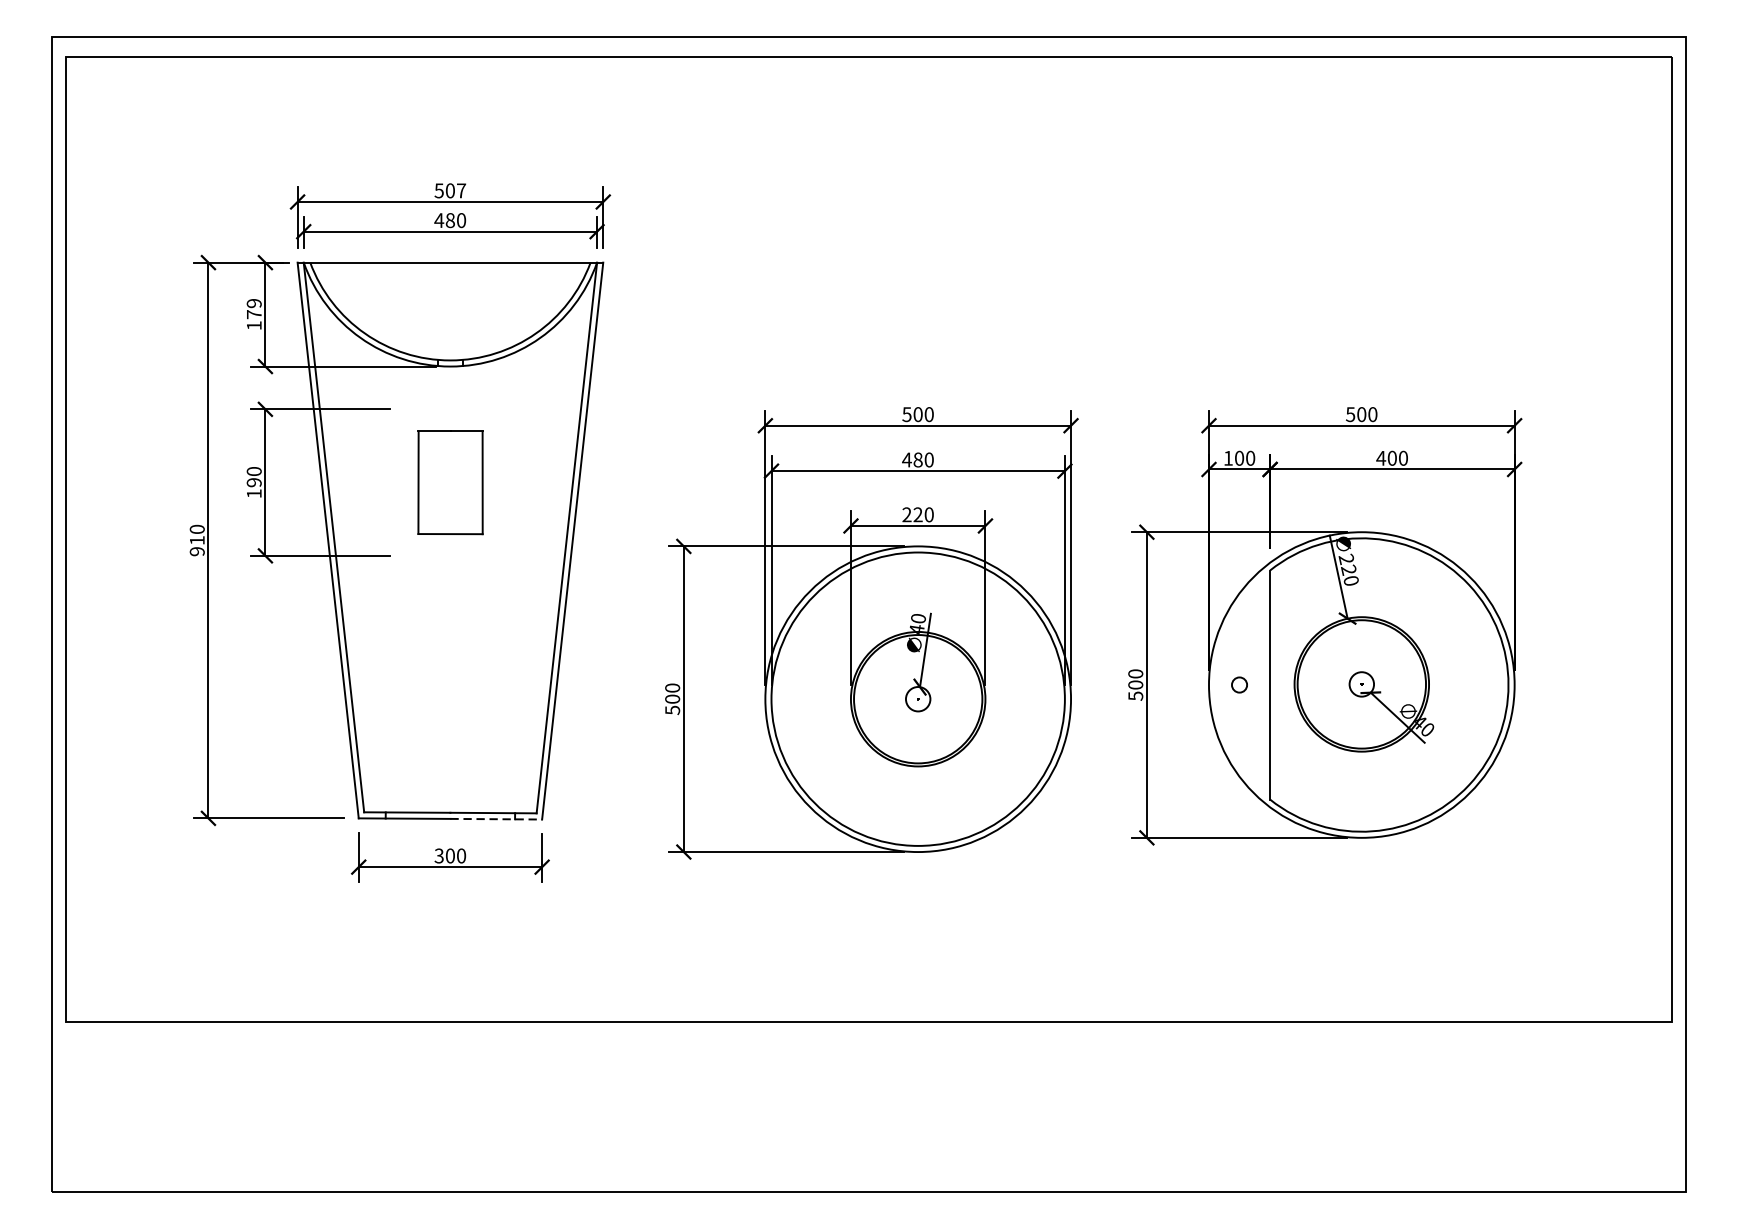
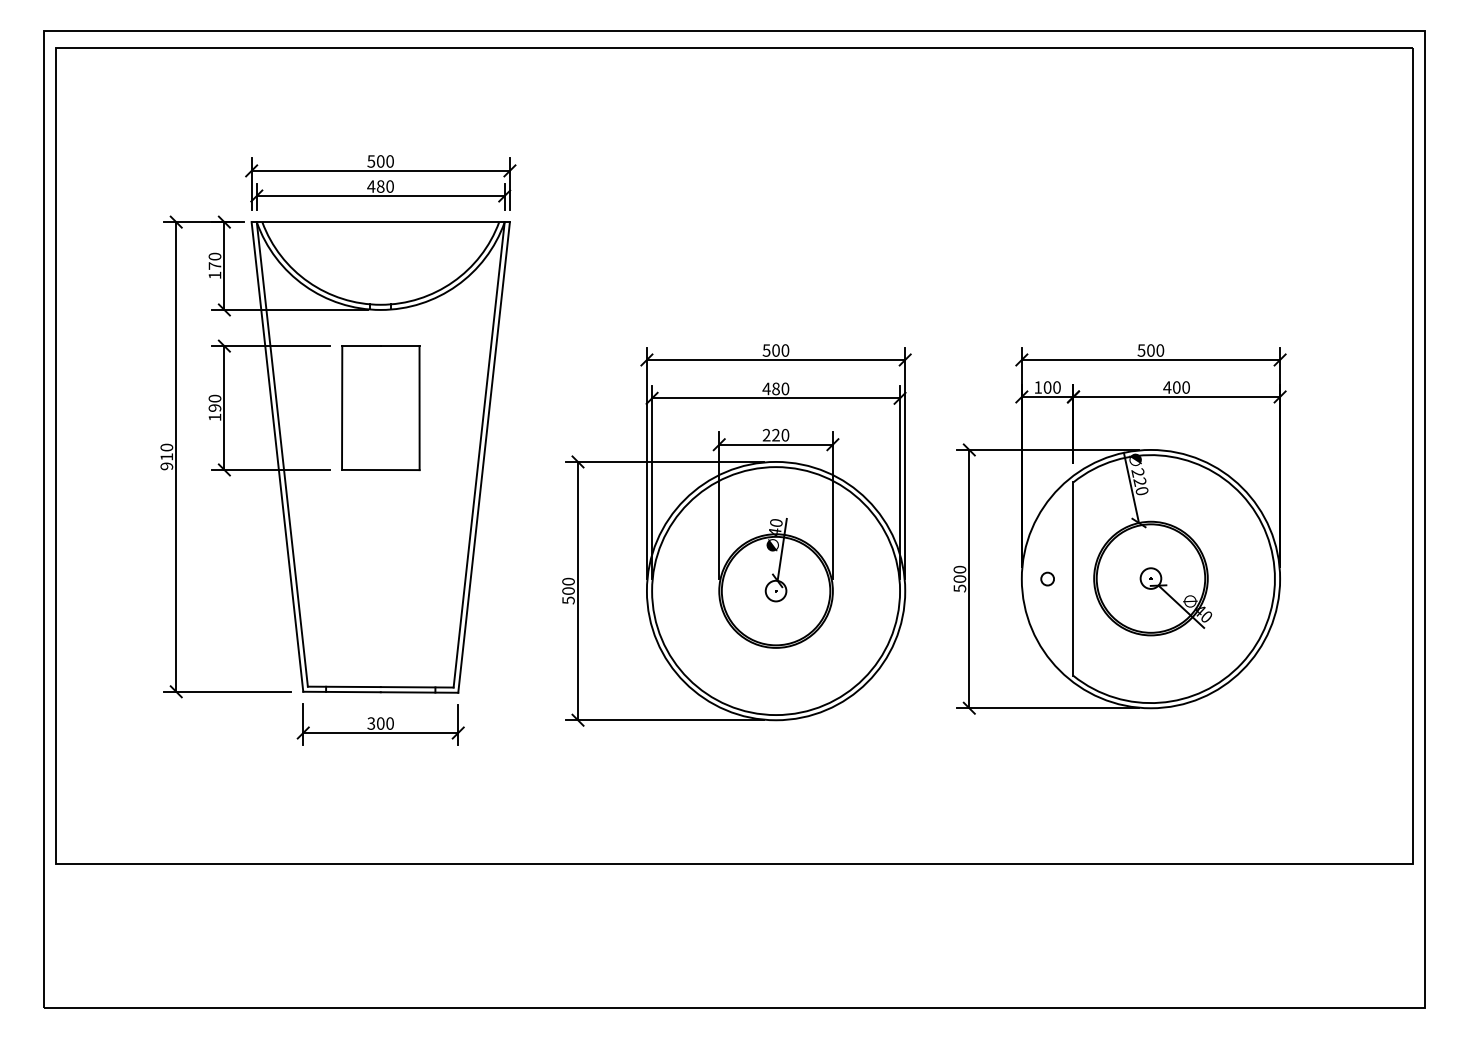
text: (460, 190) -> (389, 161), 507 -> 500
text: (253, 303) -> (214, 256), 179 -> 170
part: (450, 483) -> (380, 408), size x1.43
line: (496, 819) -> (419, 692), dashed -> solid

